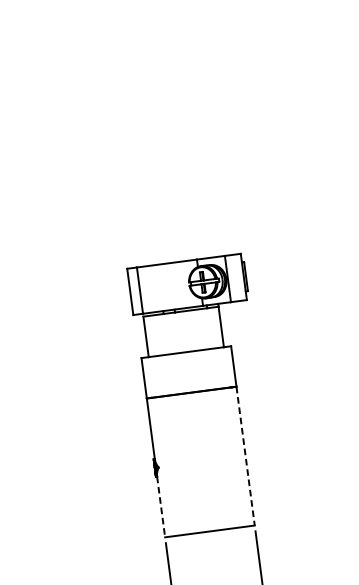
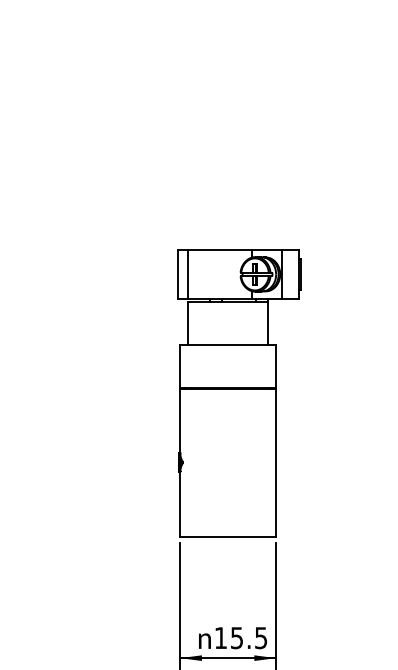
line: (245, 457) -> (275, 463), dashed -> solid
line: (161, 507) -> (180, 504), dashed -> solid

